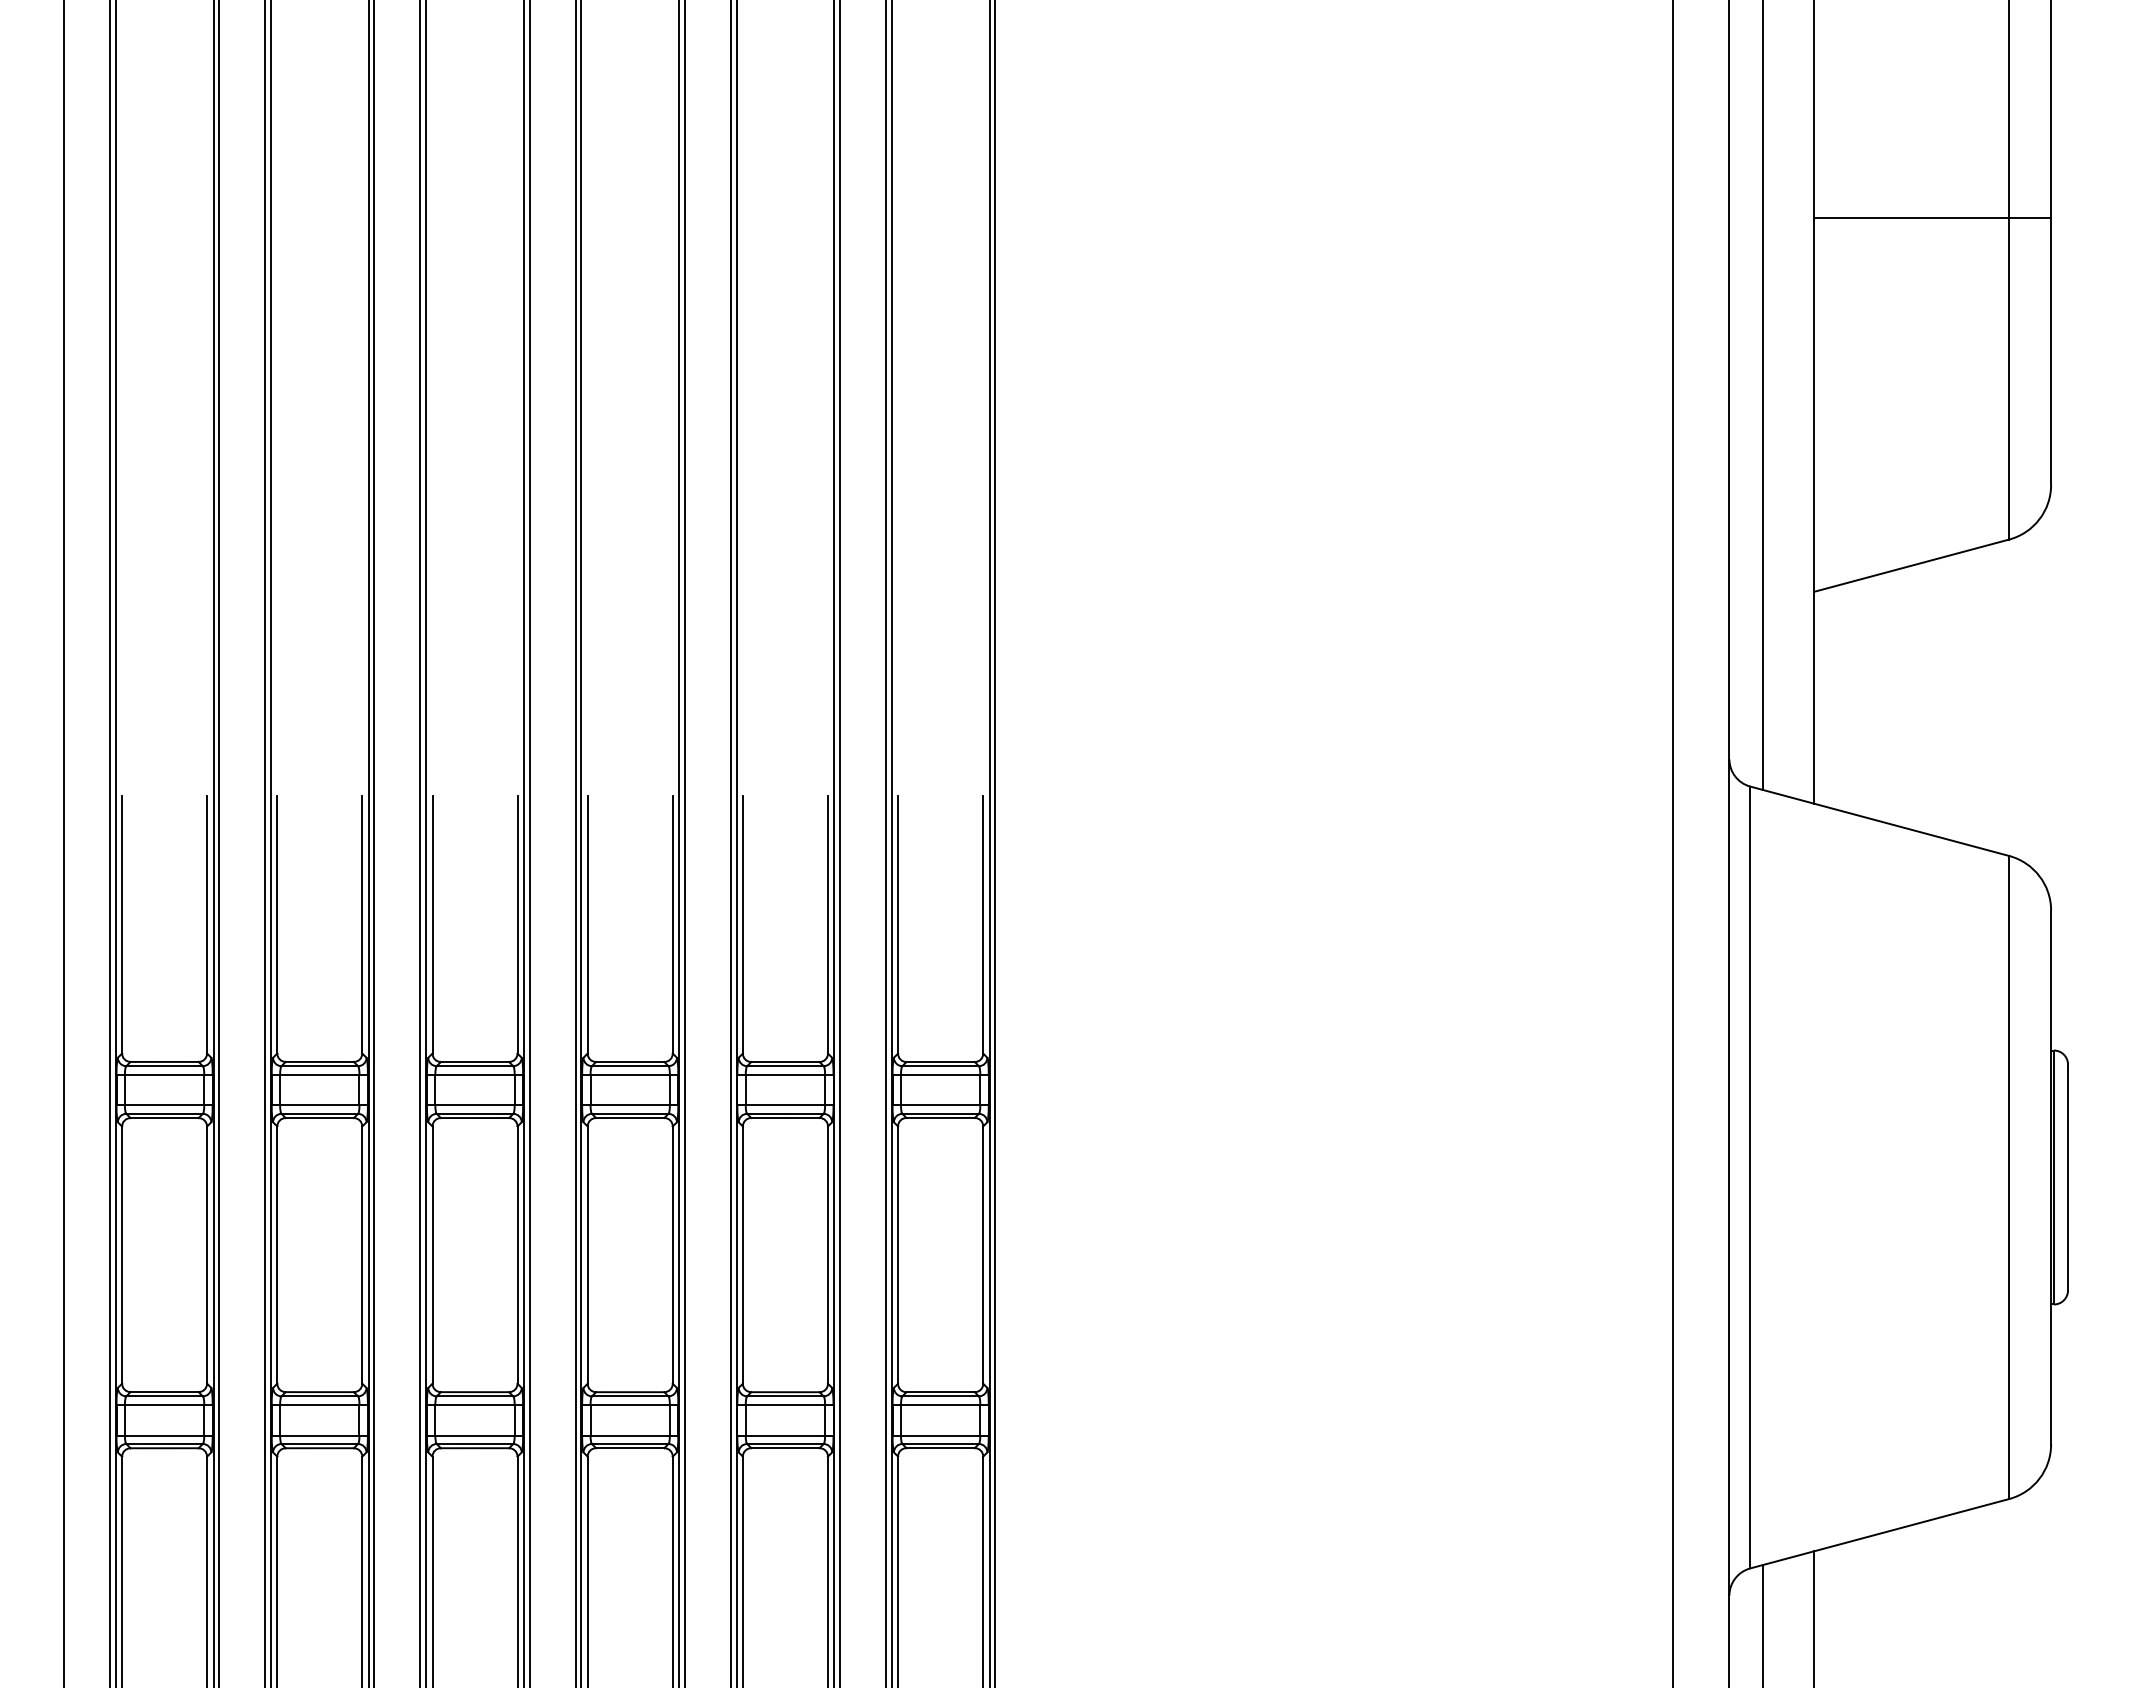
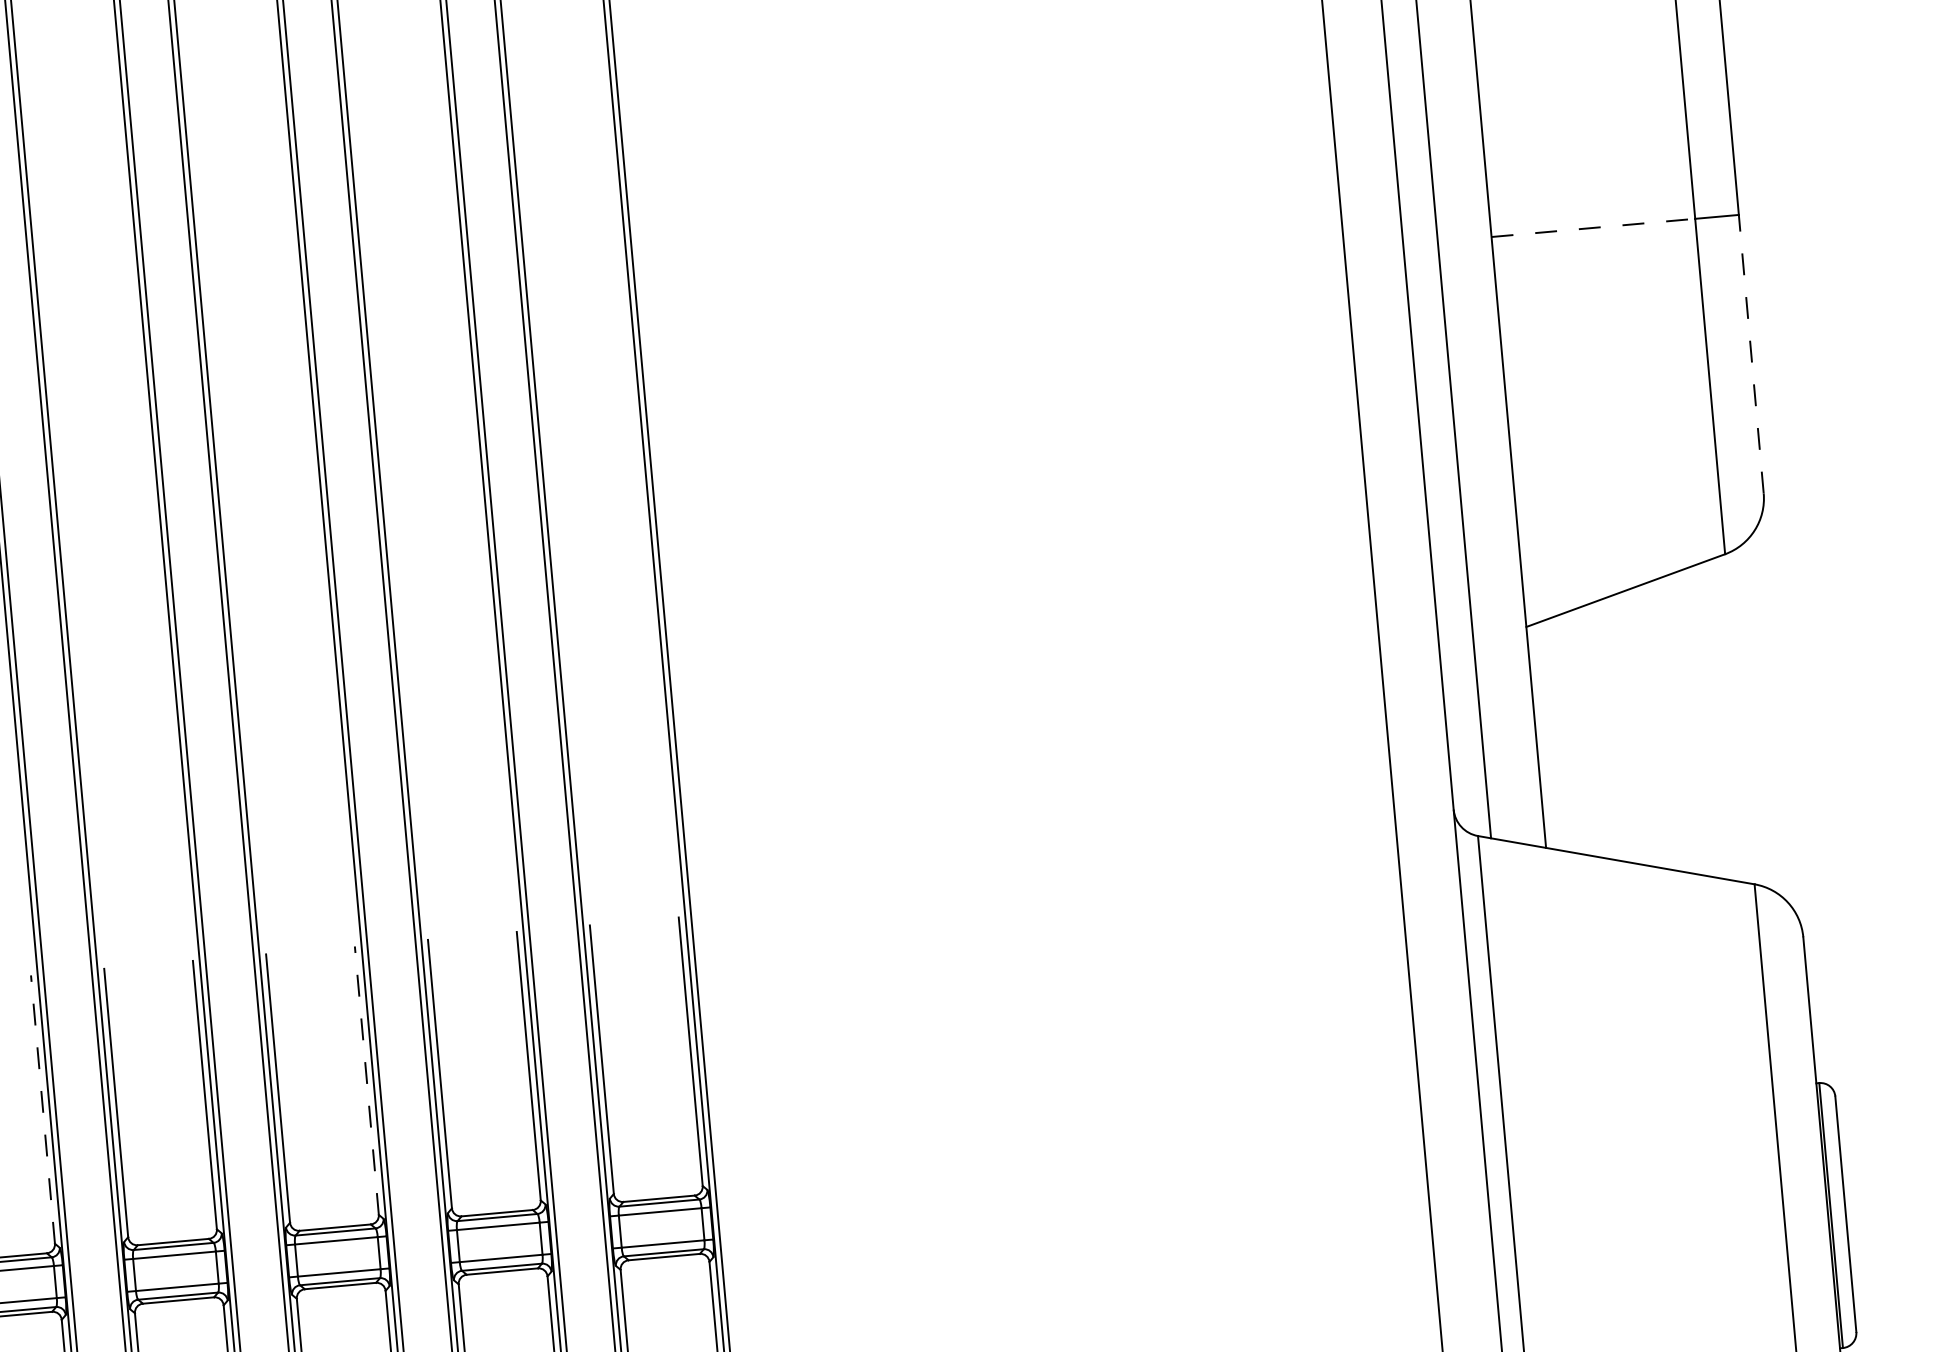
line: (1911, 218) -> (1593, 228), solid -> dashed
line: (2051, 351) -> (1751, 354), solid -> dashed
line: (362, 924) -> (43, 1109), solid -> dashed
line: (672, 924) -> (366, 1080), solid -> dashed

